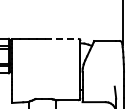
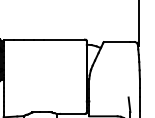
line: (62, 39) -> (65, 40), dashed -> solid

